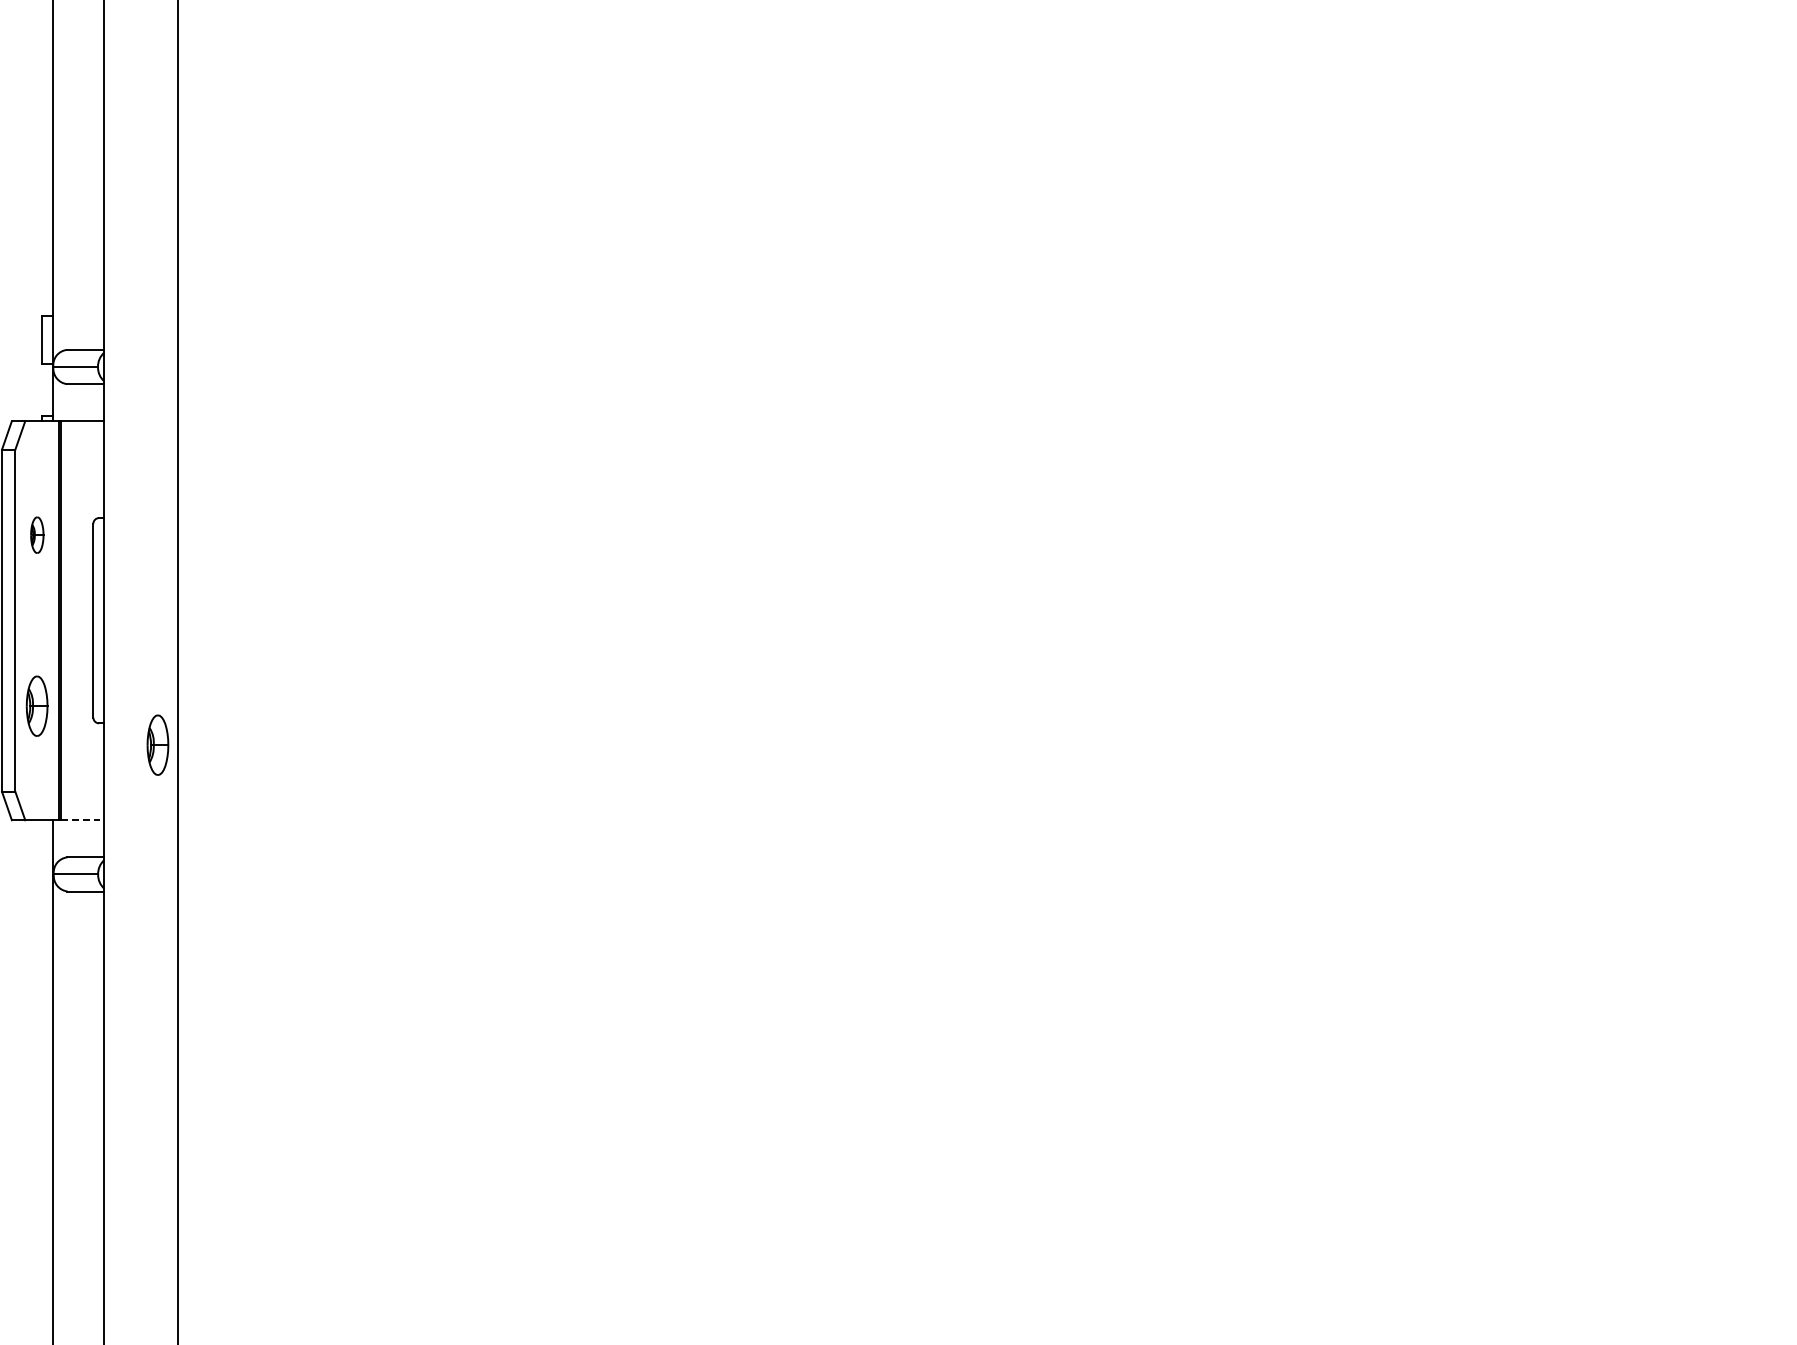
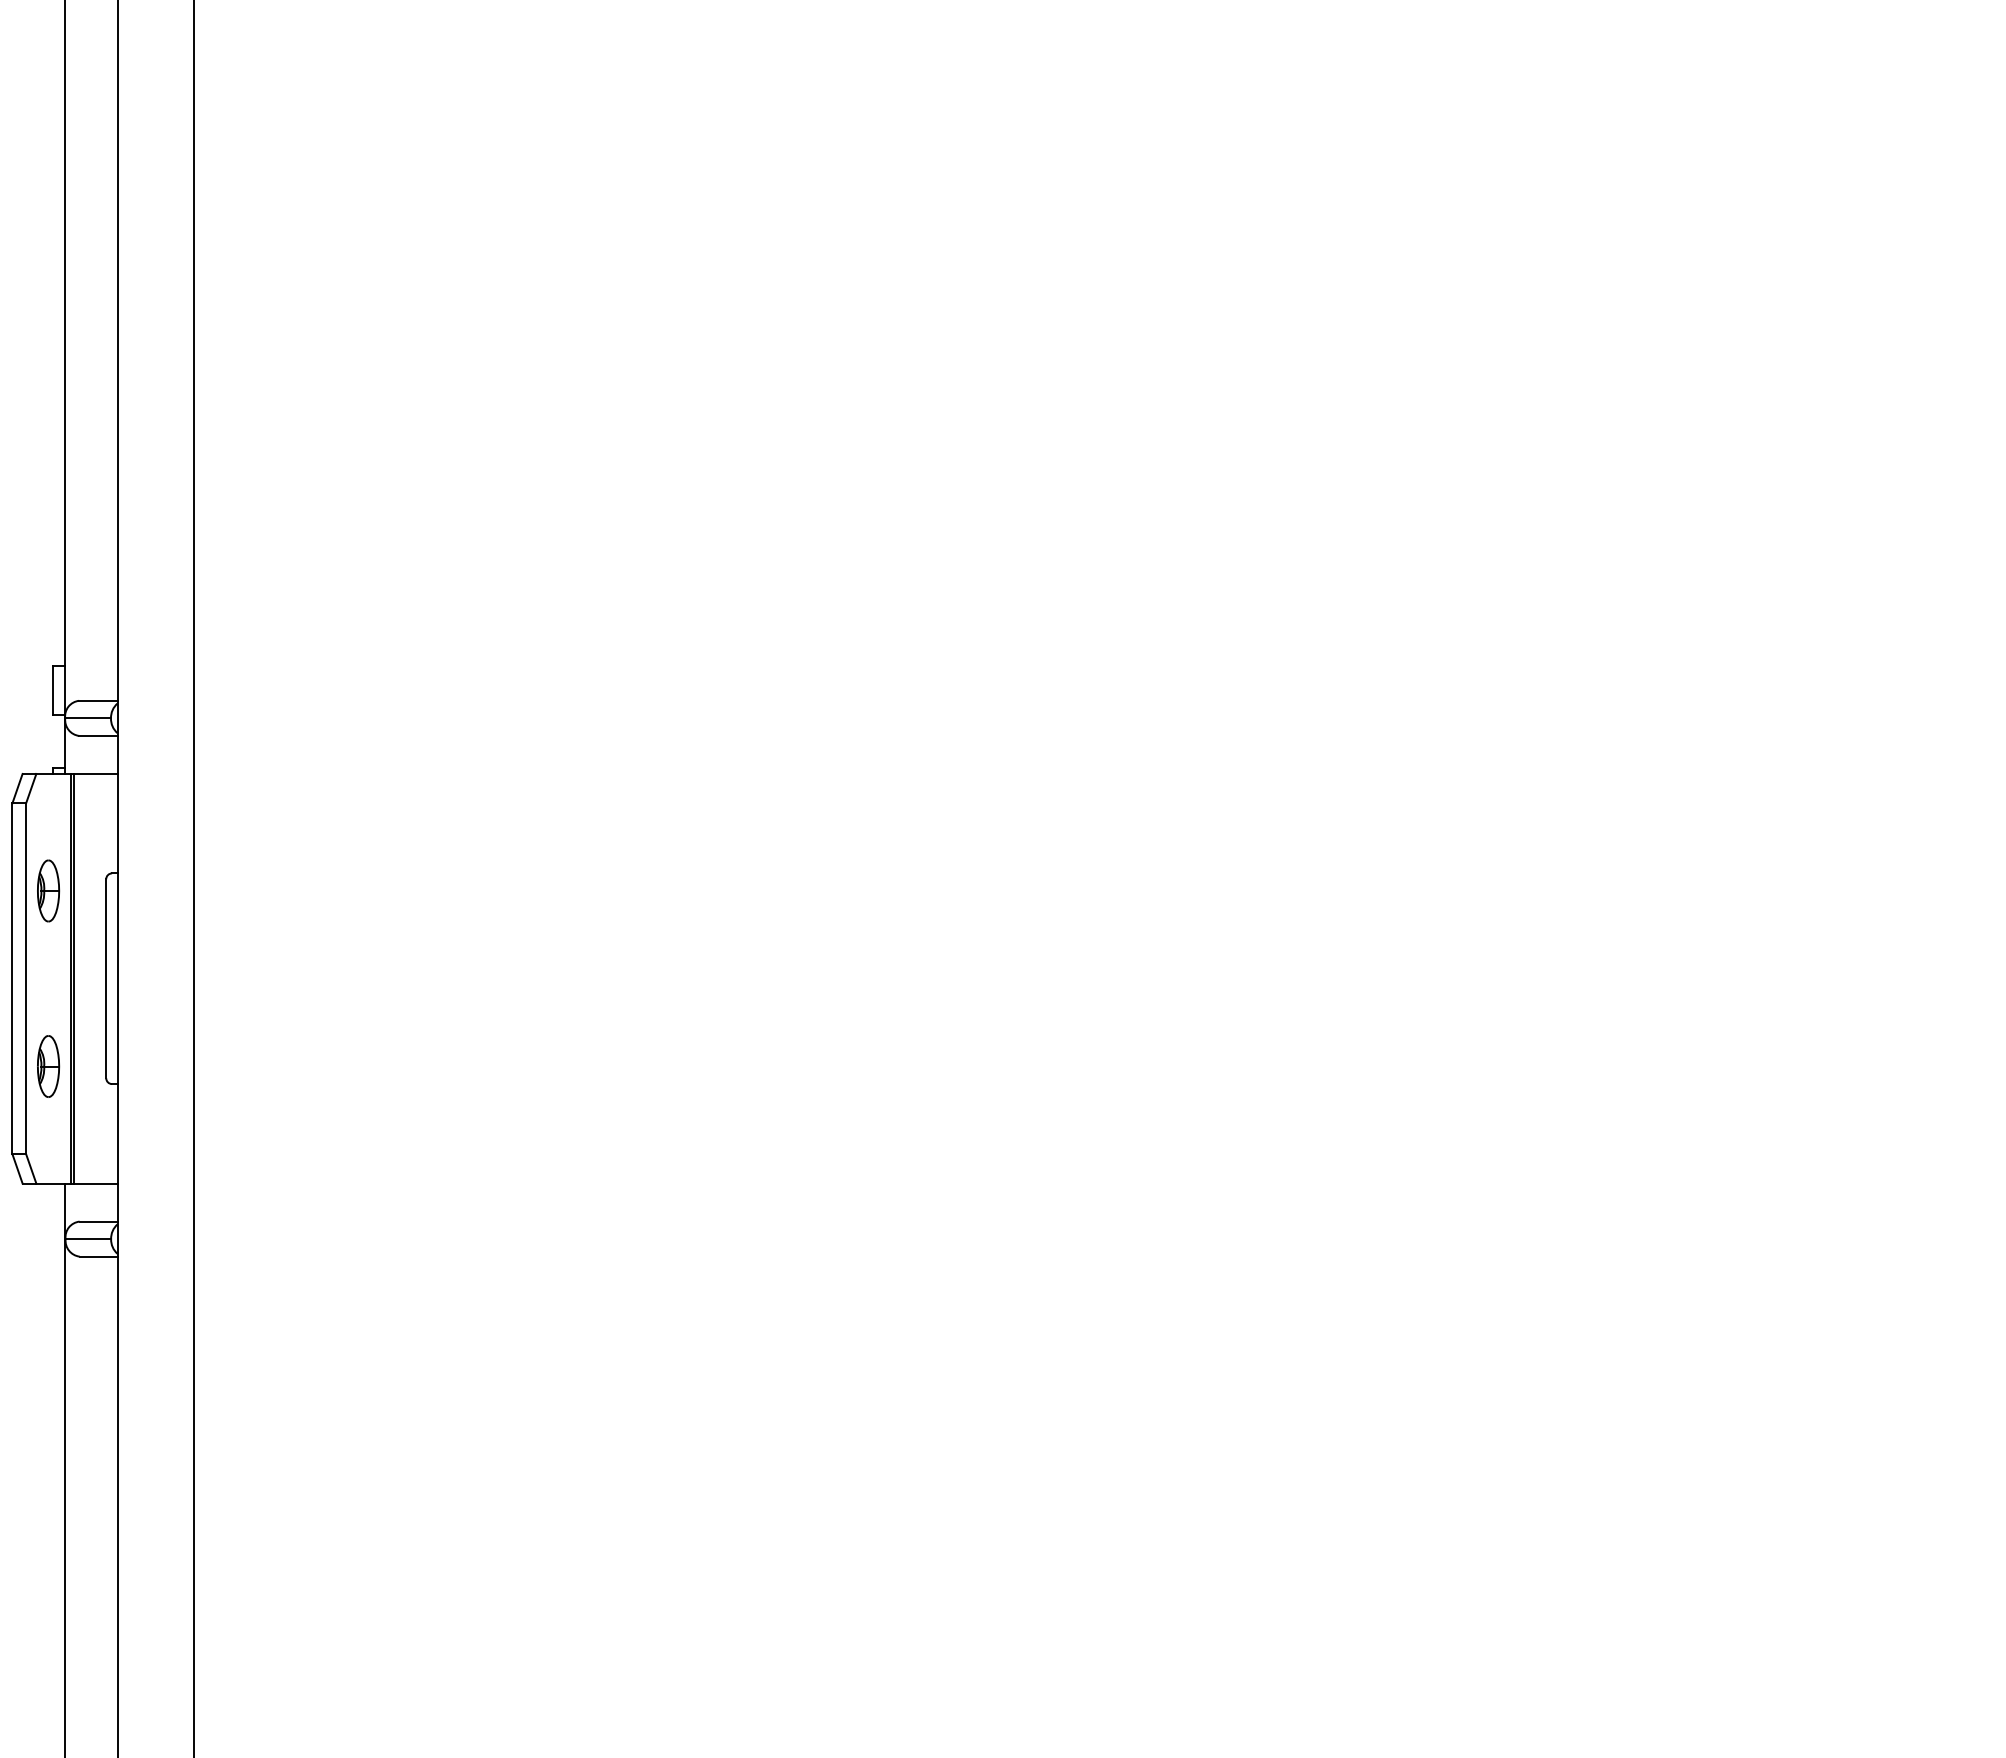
part: (37, 534) -> (48, 890), size x1.67
part: (157, 745) -> (172, 1106), removed
line: (83, 820) -> (96, 1183), dashed -> solid

